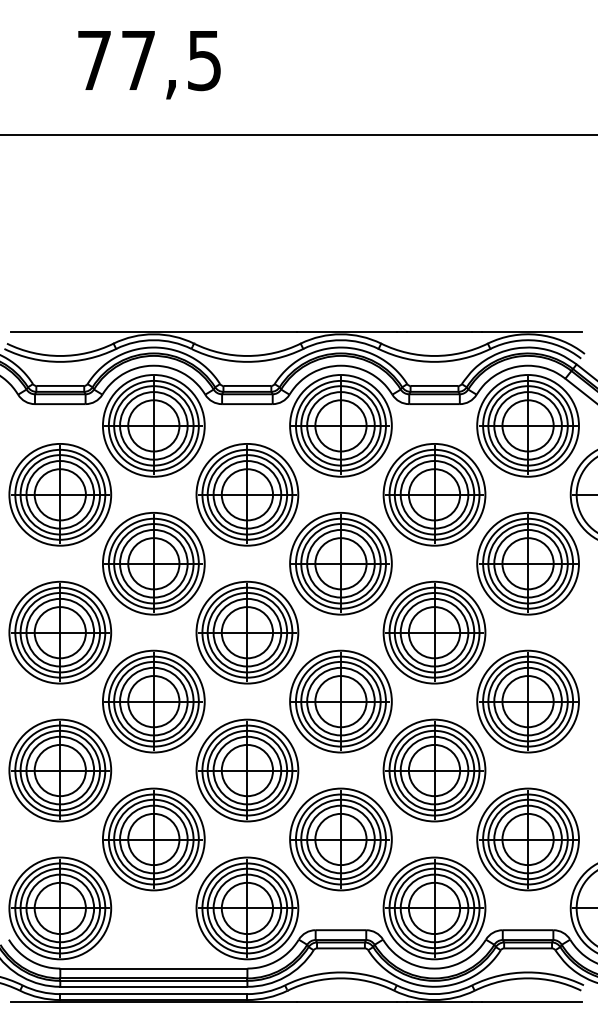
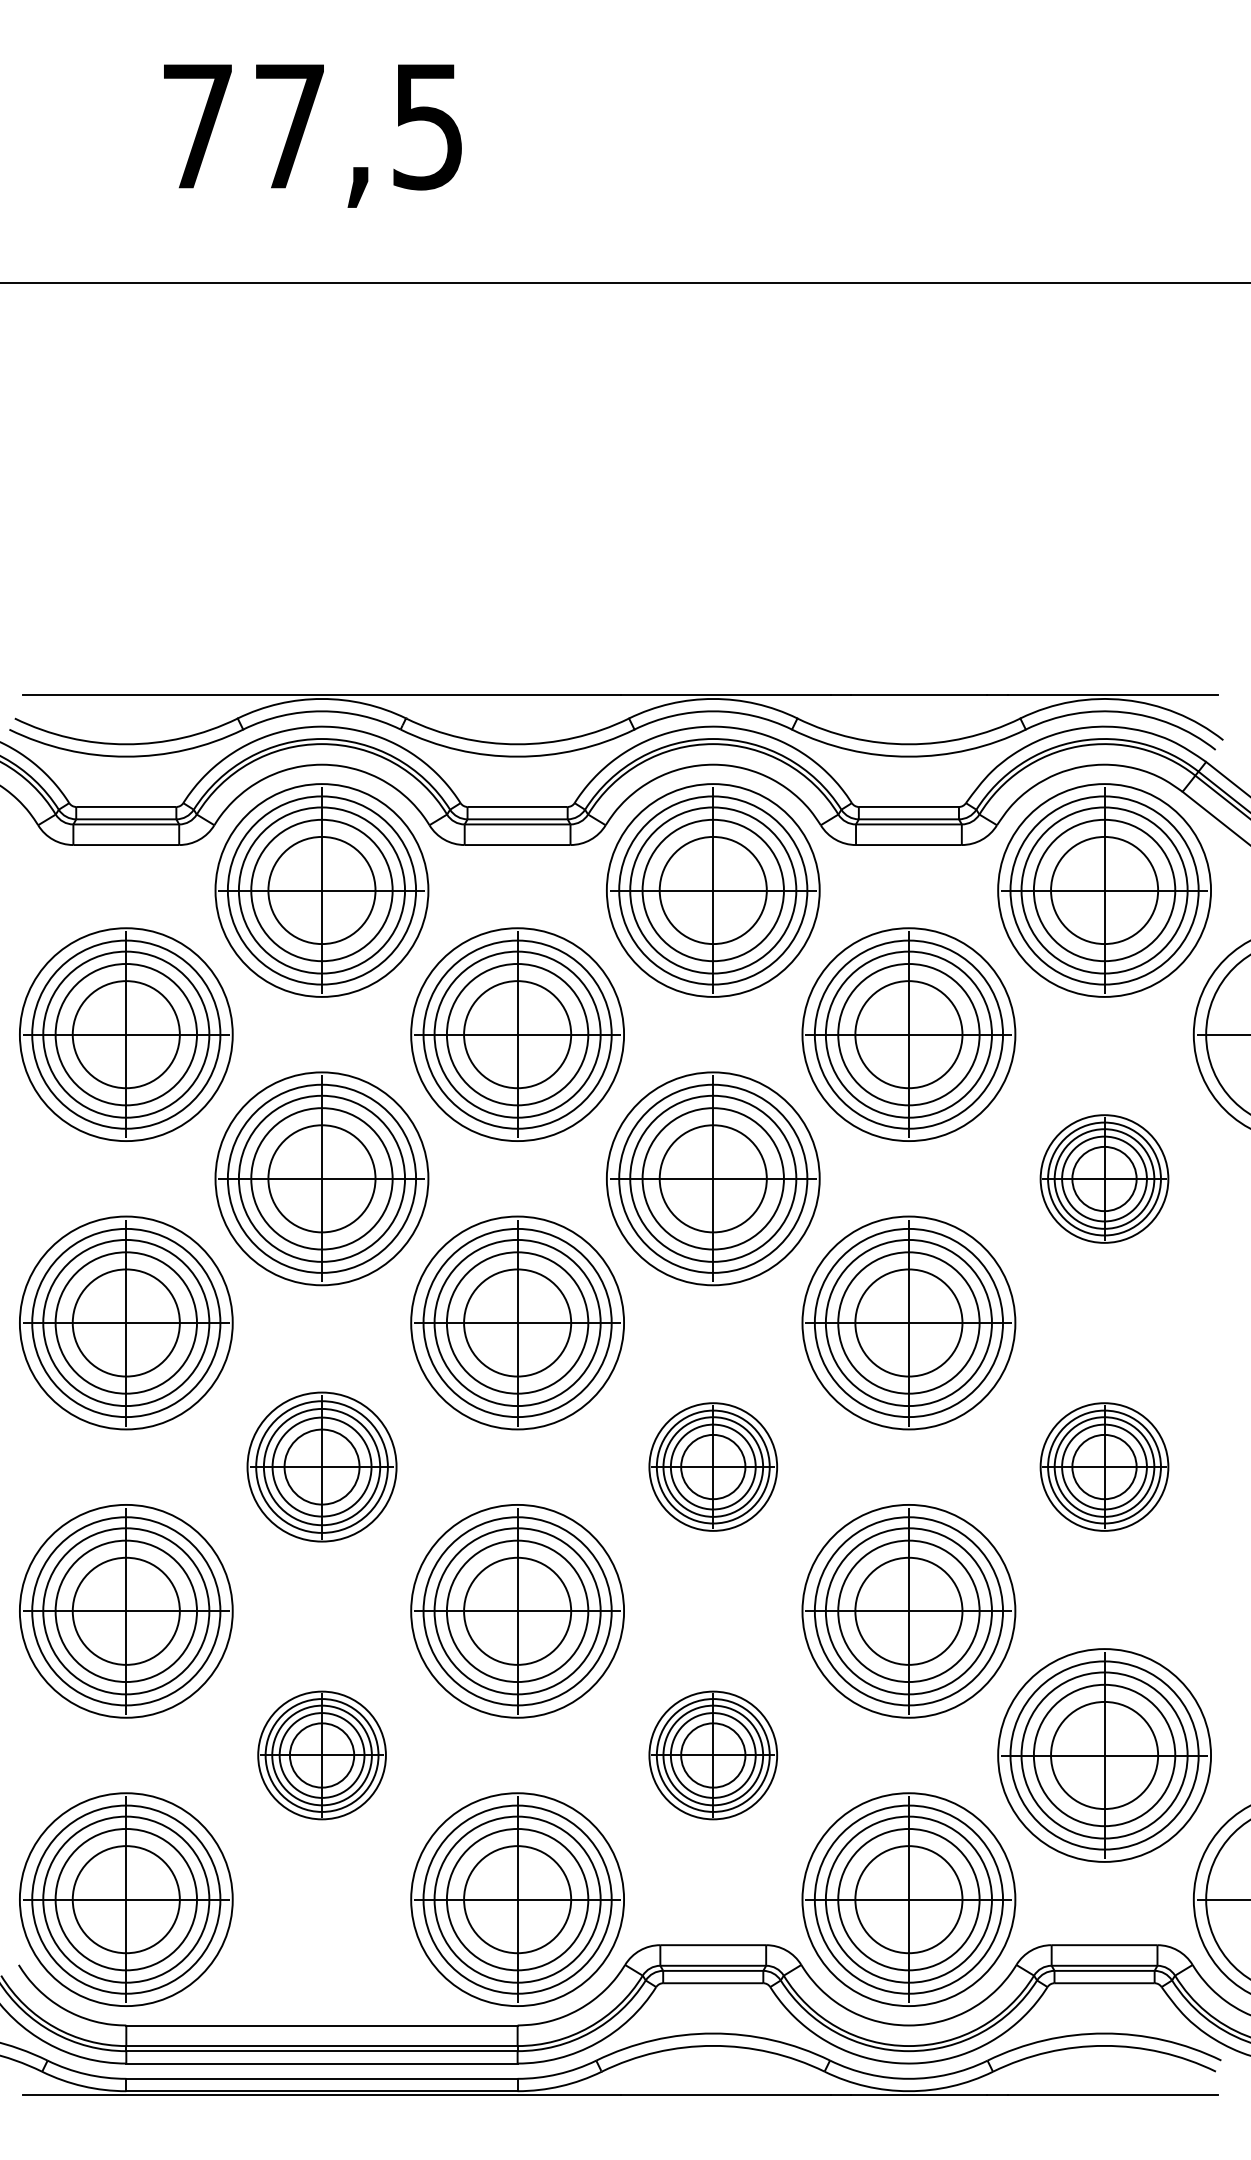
part: (527, 563) -> (1103, 1178), size x0.6
part: (153, 701) -> (321, 1466), size x0.7
part: (340, 701) -> (712, 1466), size x0.6
part: (527, 701) -> (1103, 1466), size x0.6
part: (153, 839) -> (321, 1755), size x0.6
part: (340, 839) -> (712, 1755), size x0.6

